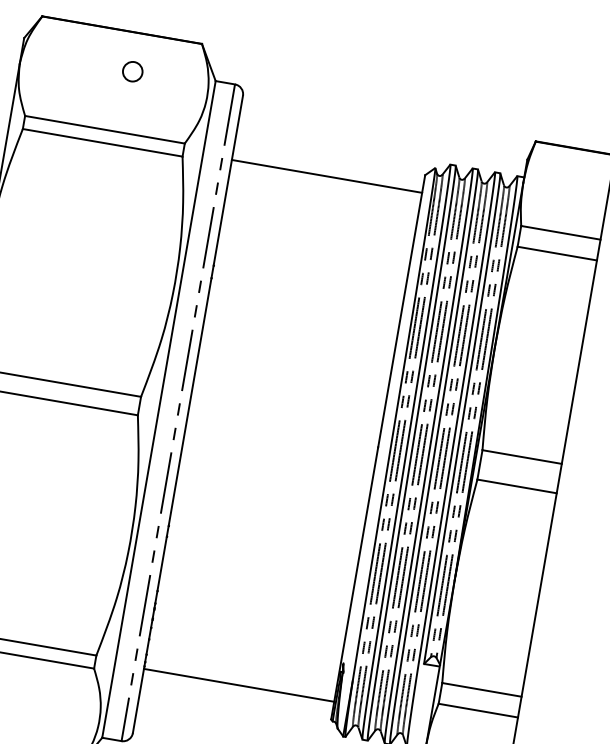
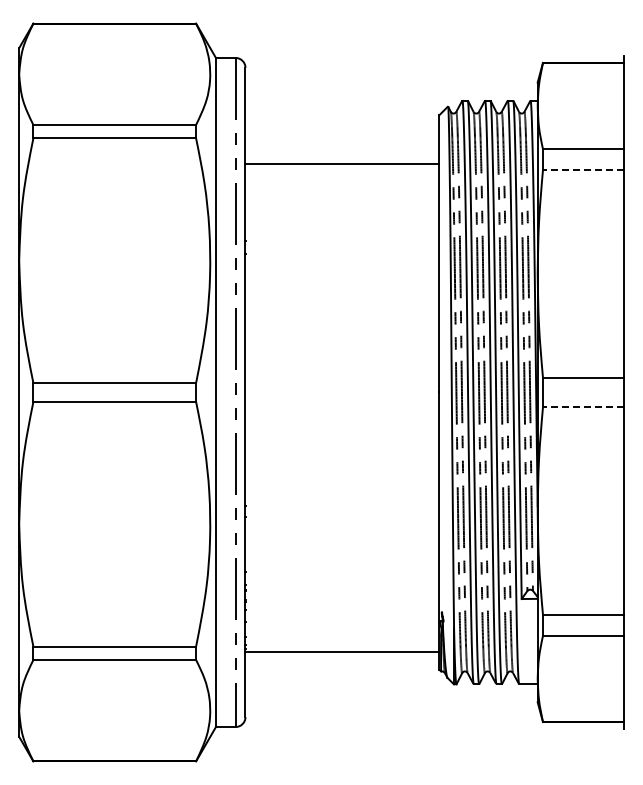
circle: (132, 71) -> (132, 62), removed
line: (327, 176) -> (342, 164), moved
line: (556, 253) -> (582, 170), solid -> dashed
line: (516, 486) -> (582, 407), solid -> dashed

